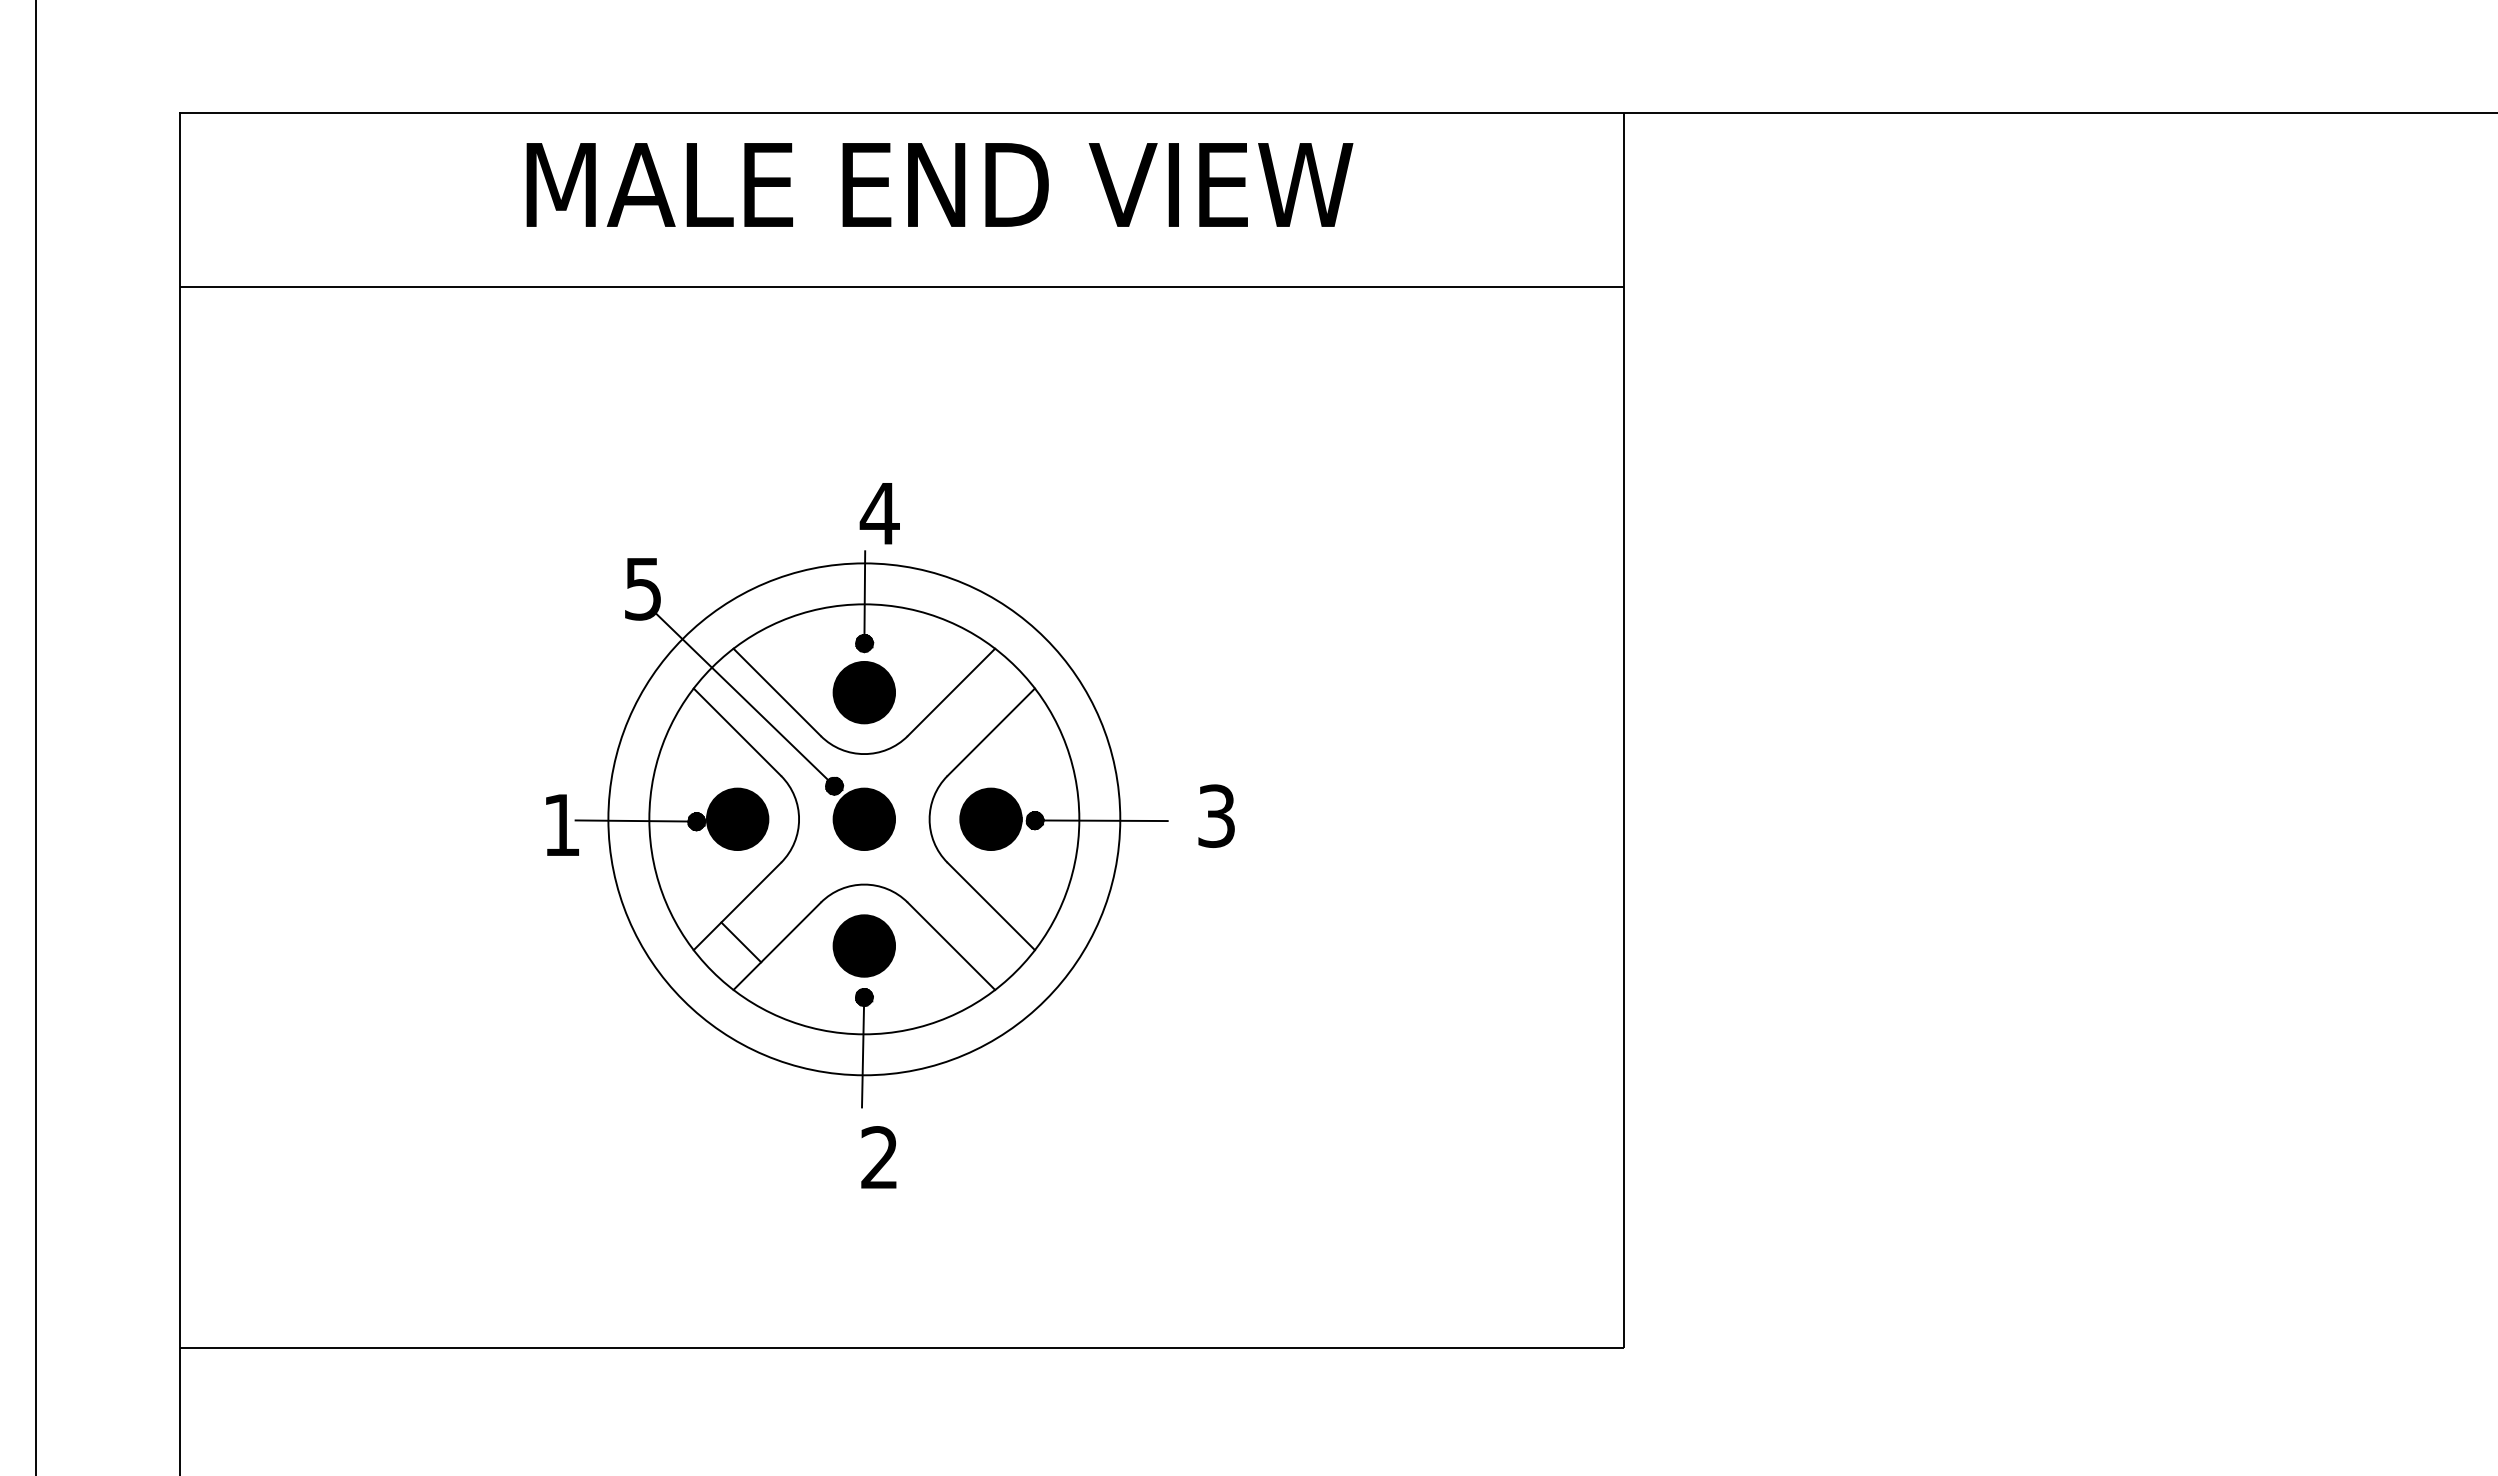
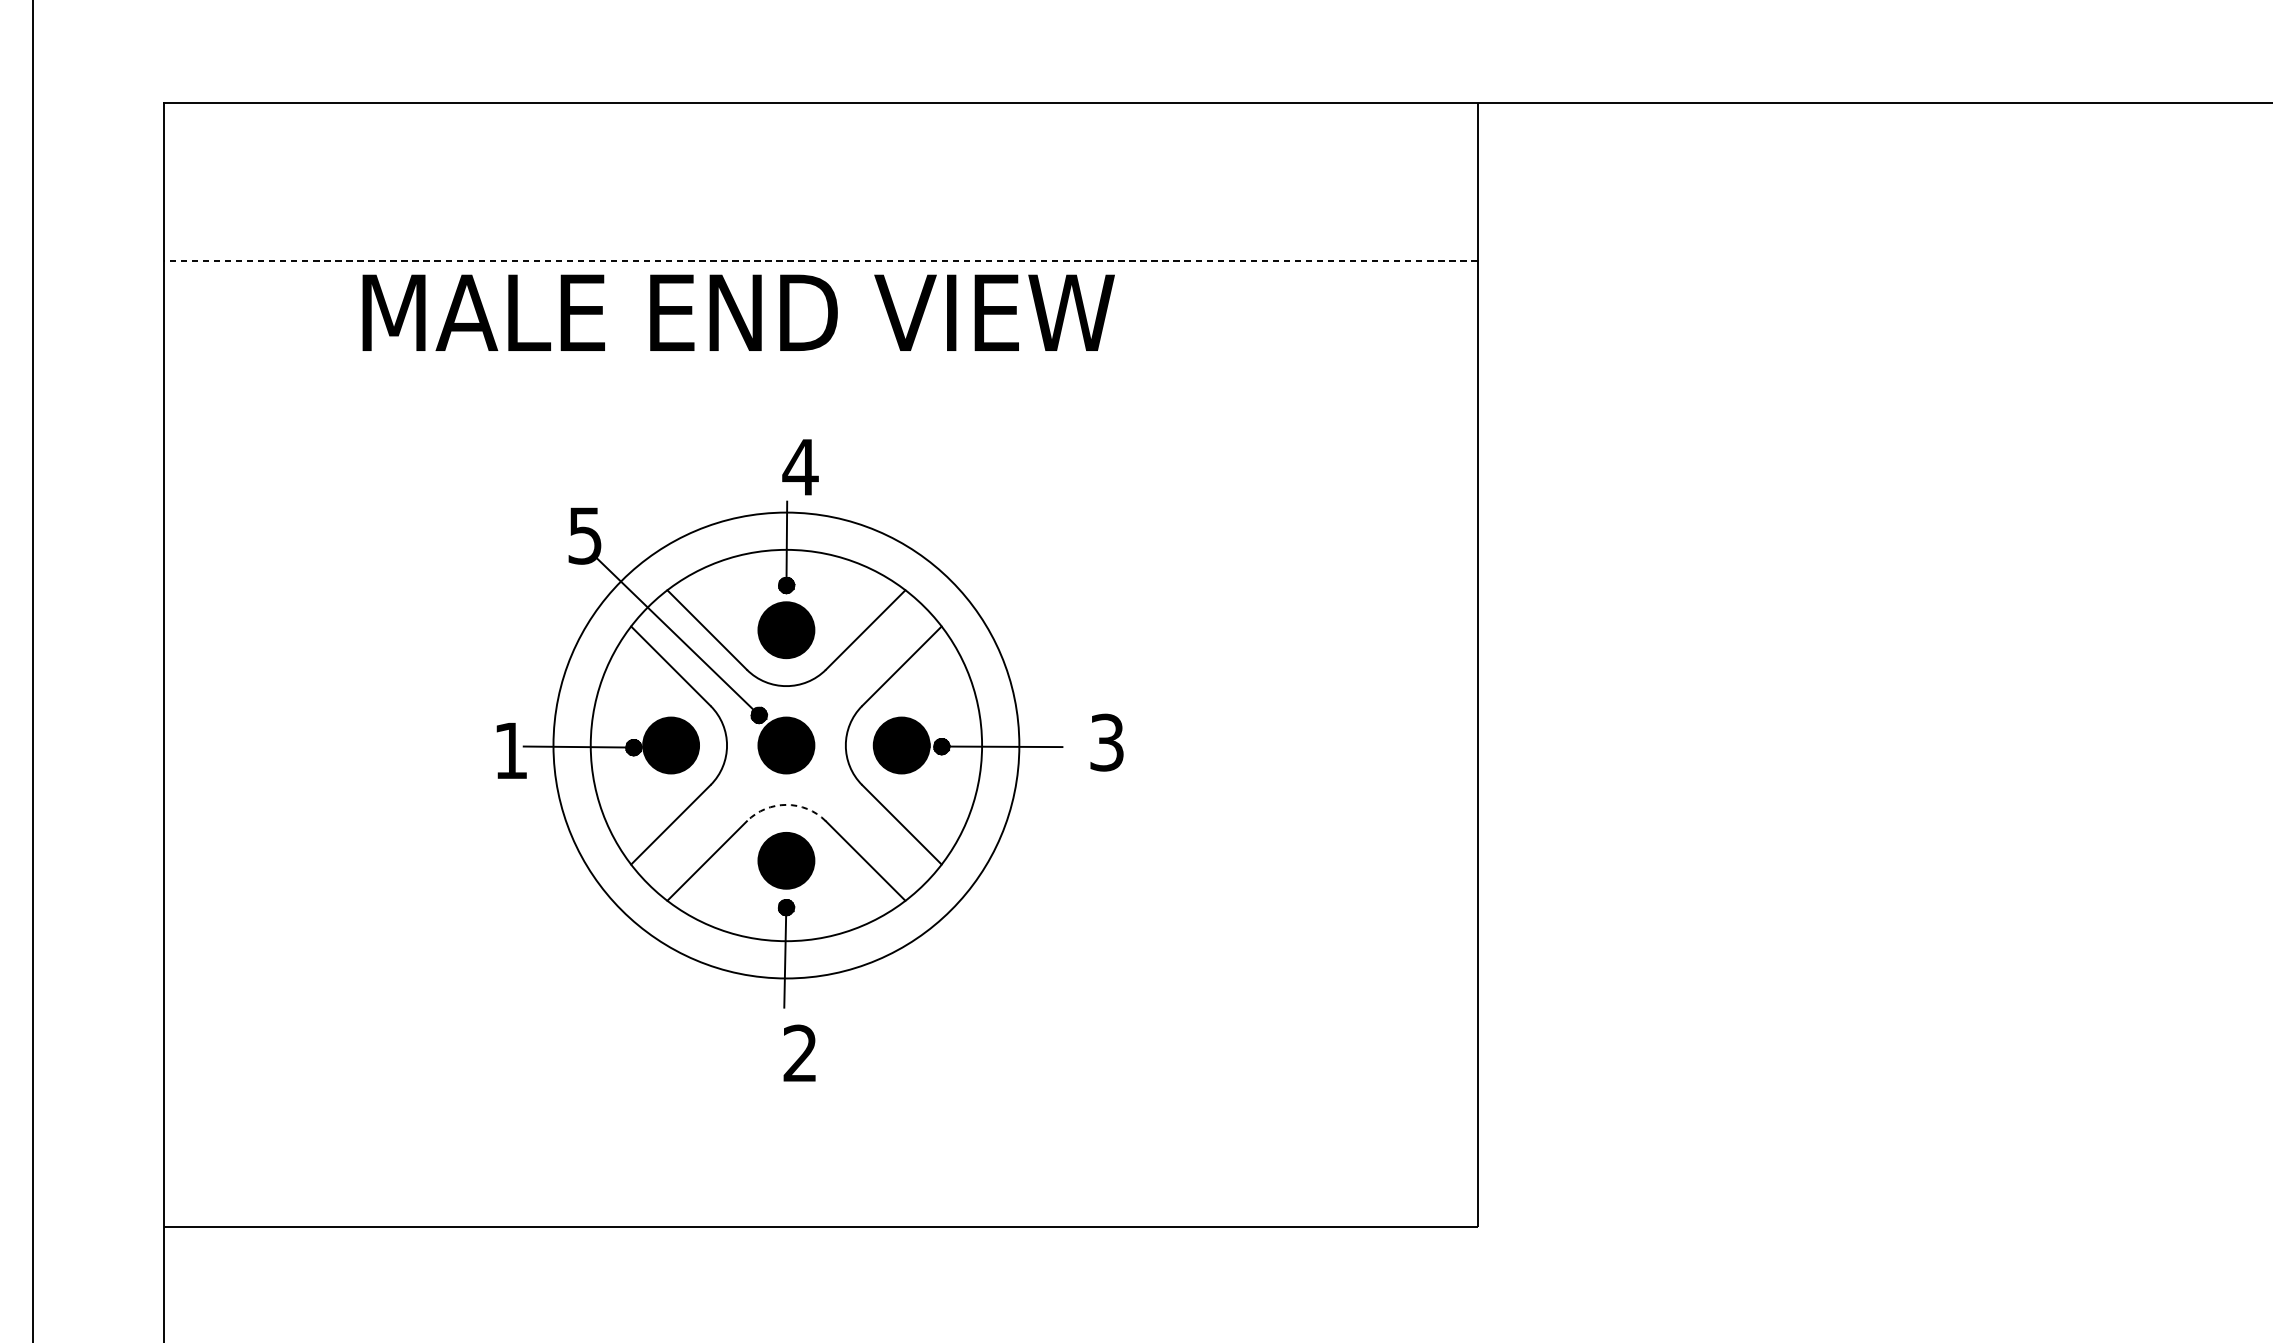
text: (939, 184) -> (738, 312), moved
line: (901, 286) -> (820, 260), solid -> dashed
arc: (864, 884) -> (786, 804), solid -> dashed
line: (741, 942) -> (674, 857), removed

